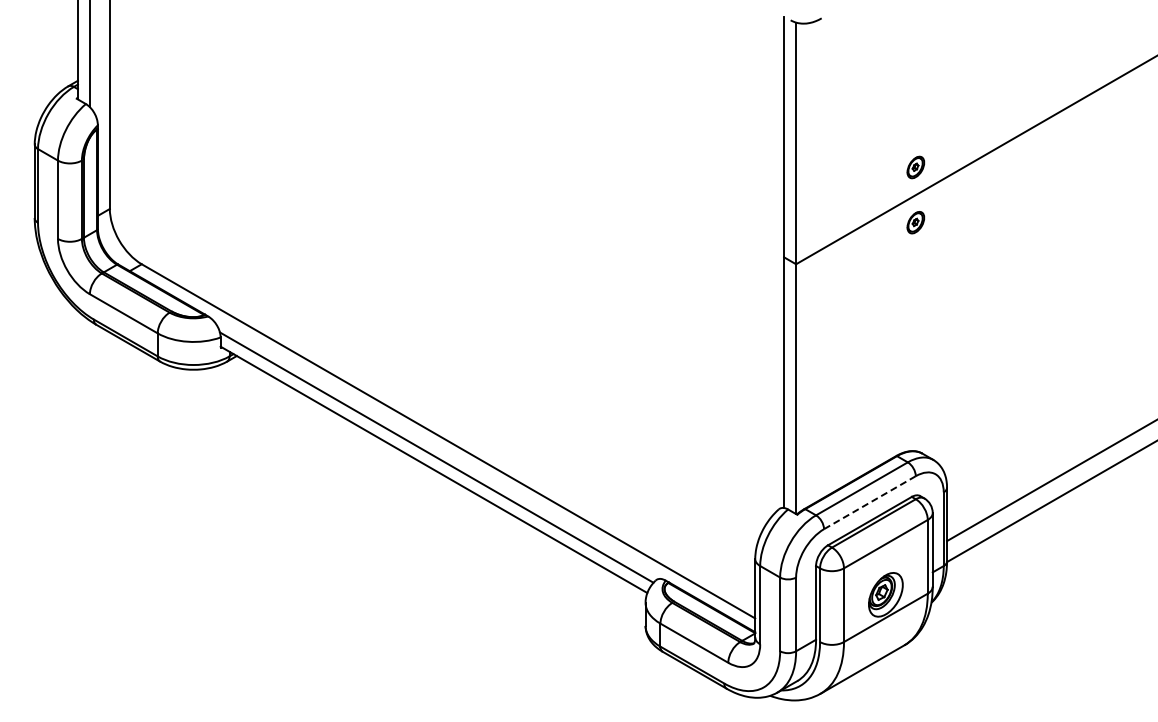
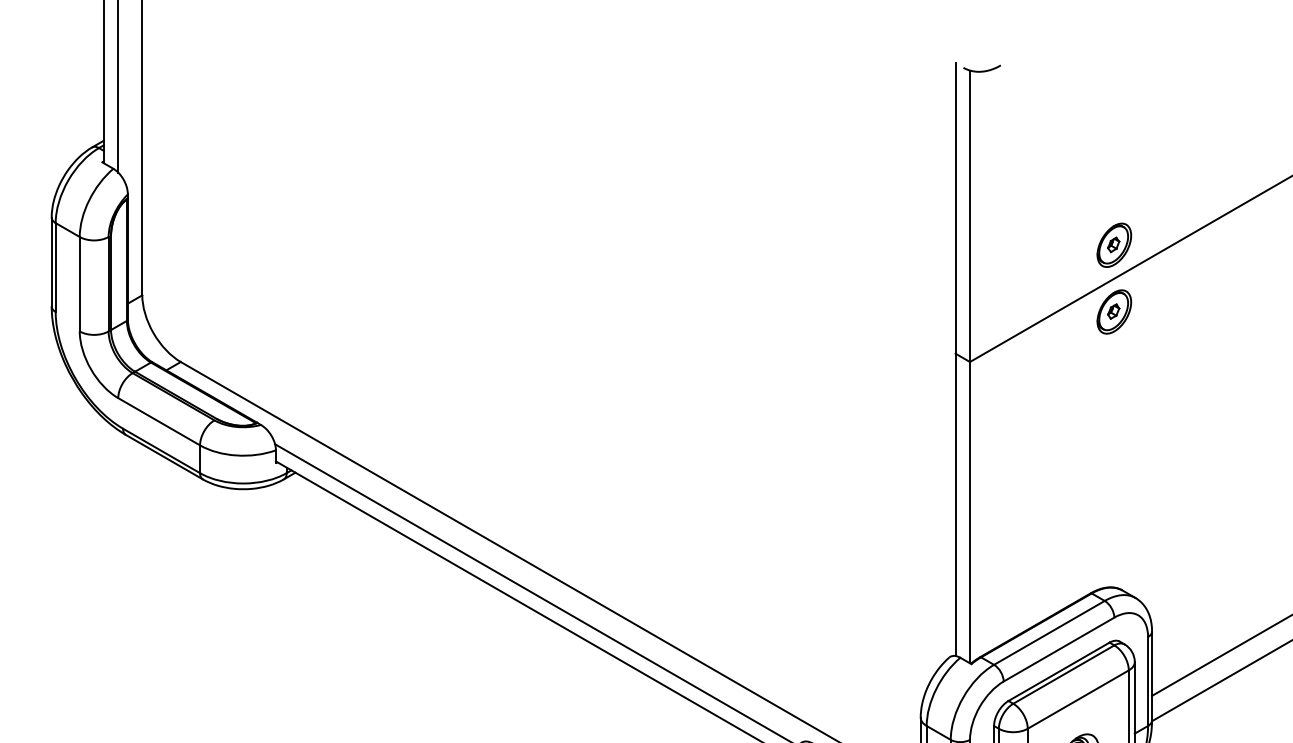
part: (915, 167) -> (1113, 245), size x1.67
part: (915, 222) -> (1113, 311), size x1.67
line: (869, 502) -> (1058, 649), dashed -> solid

